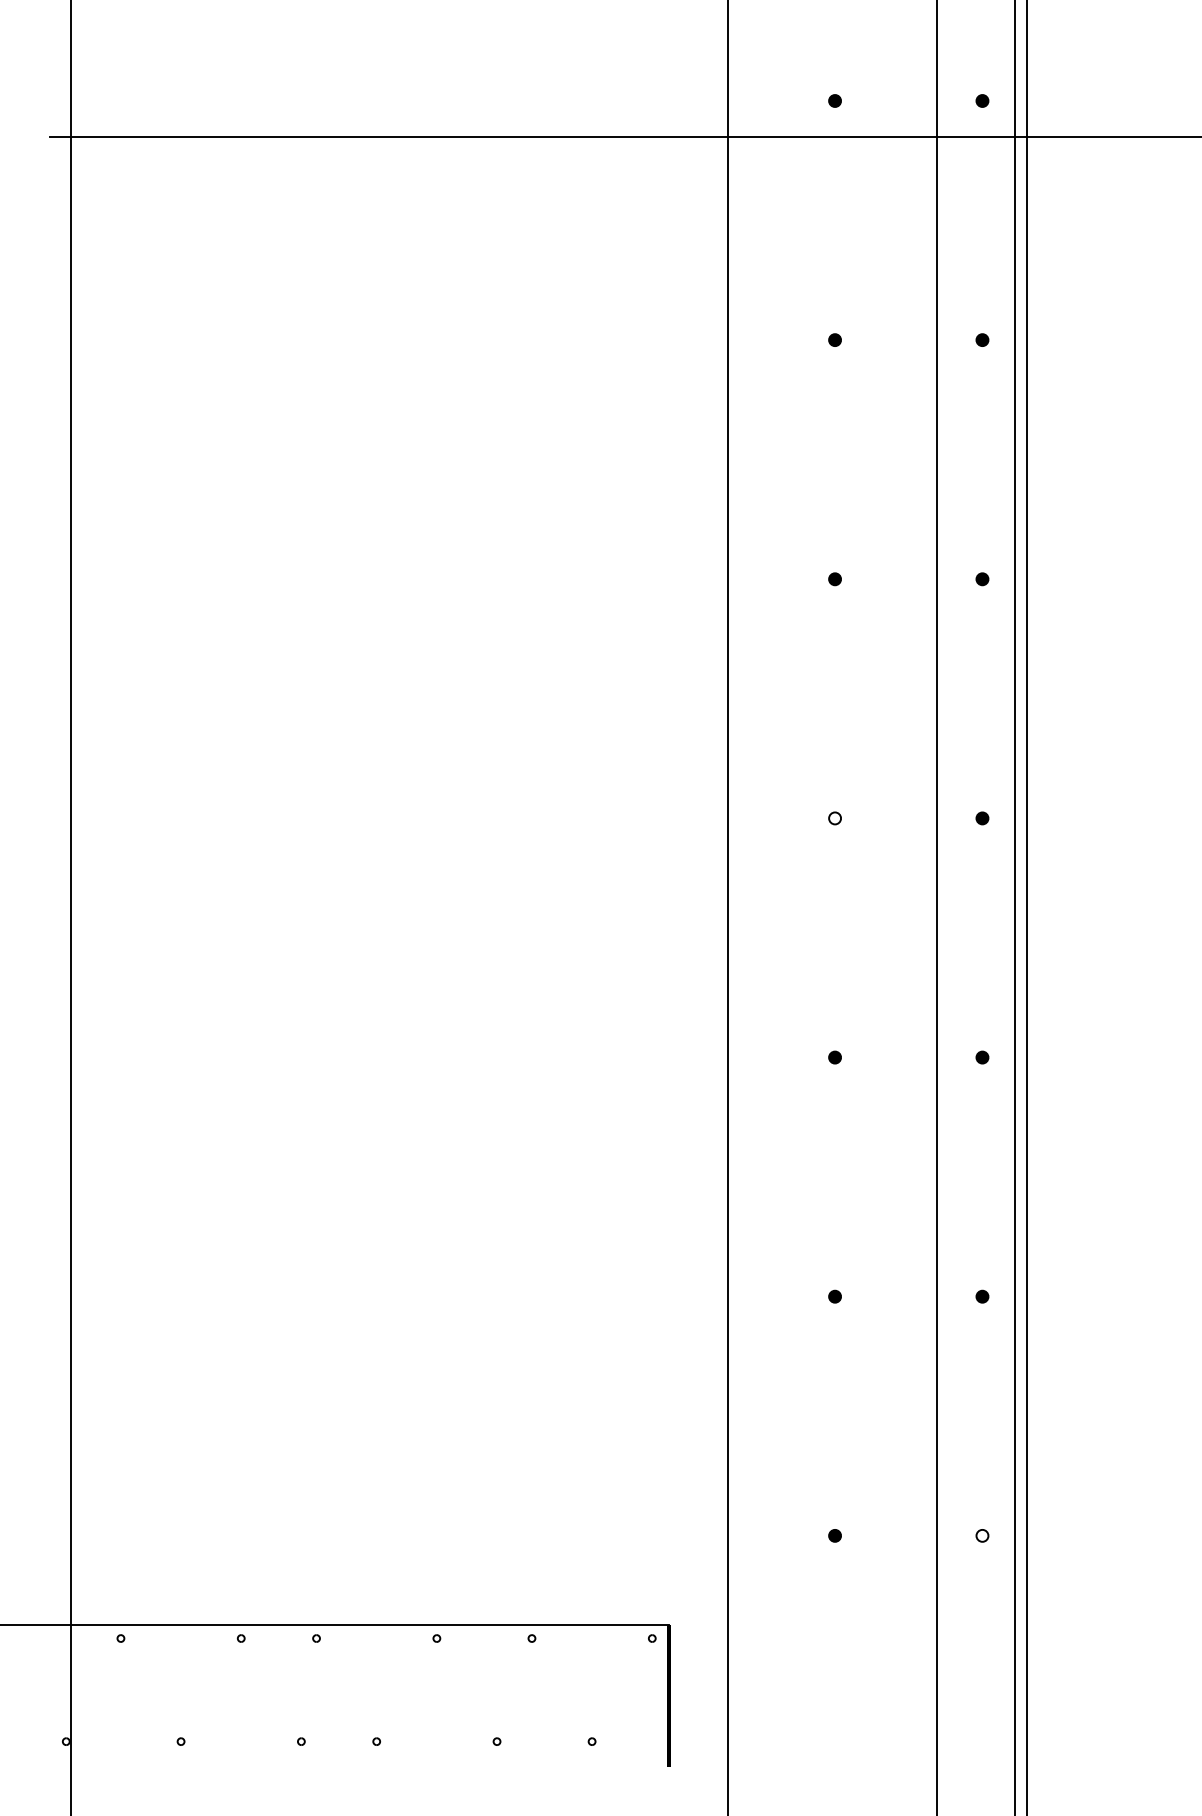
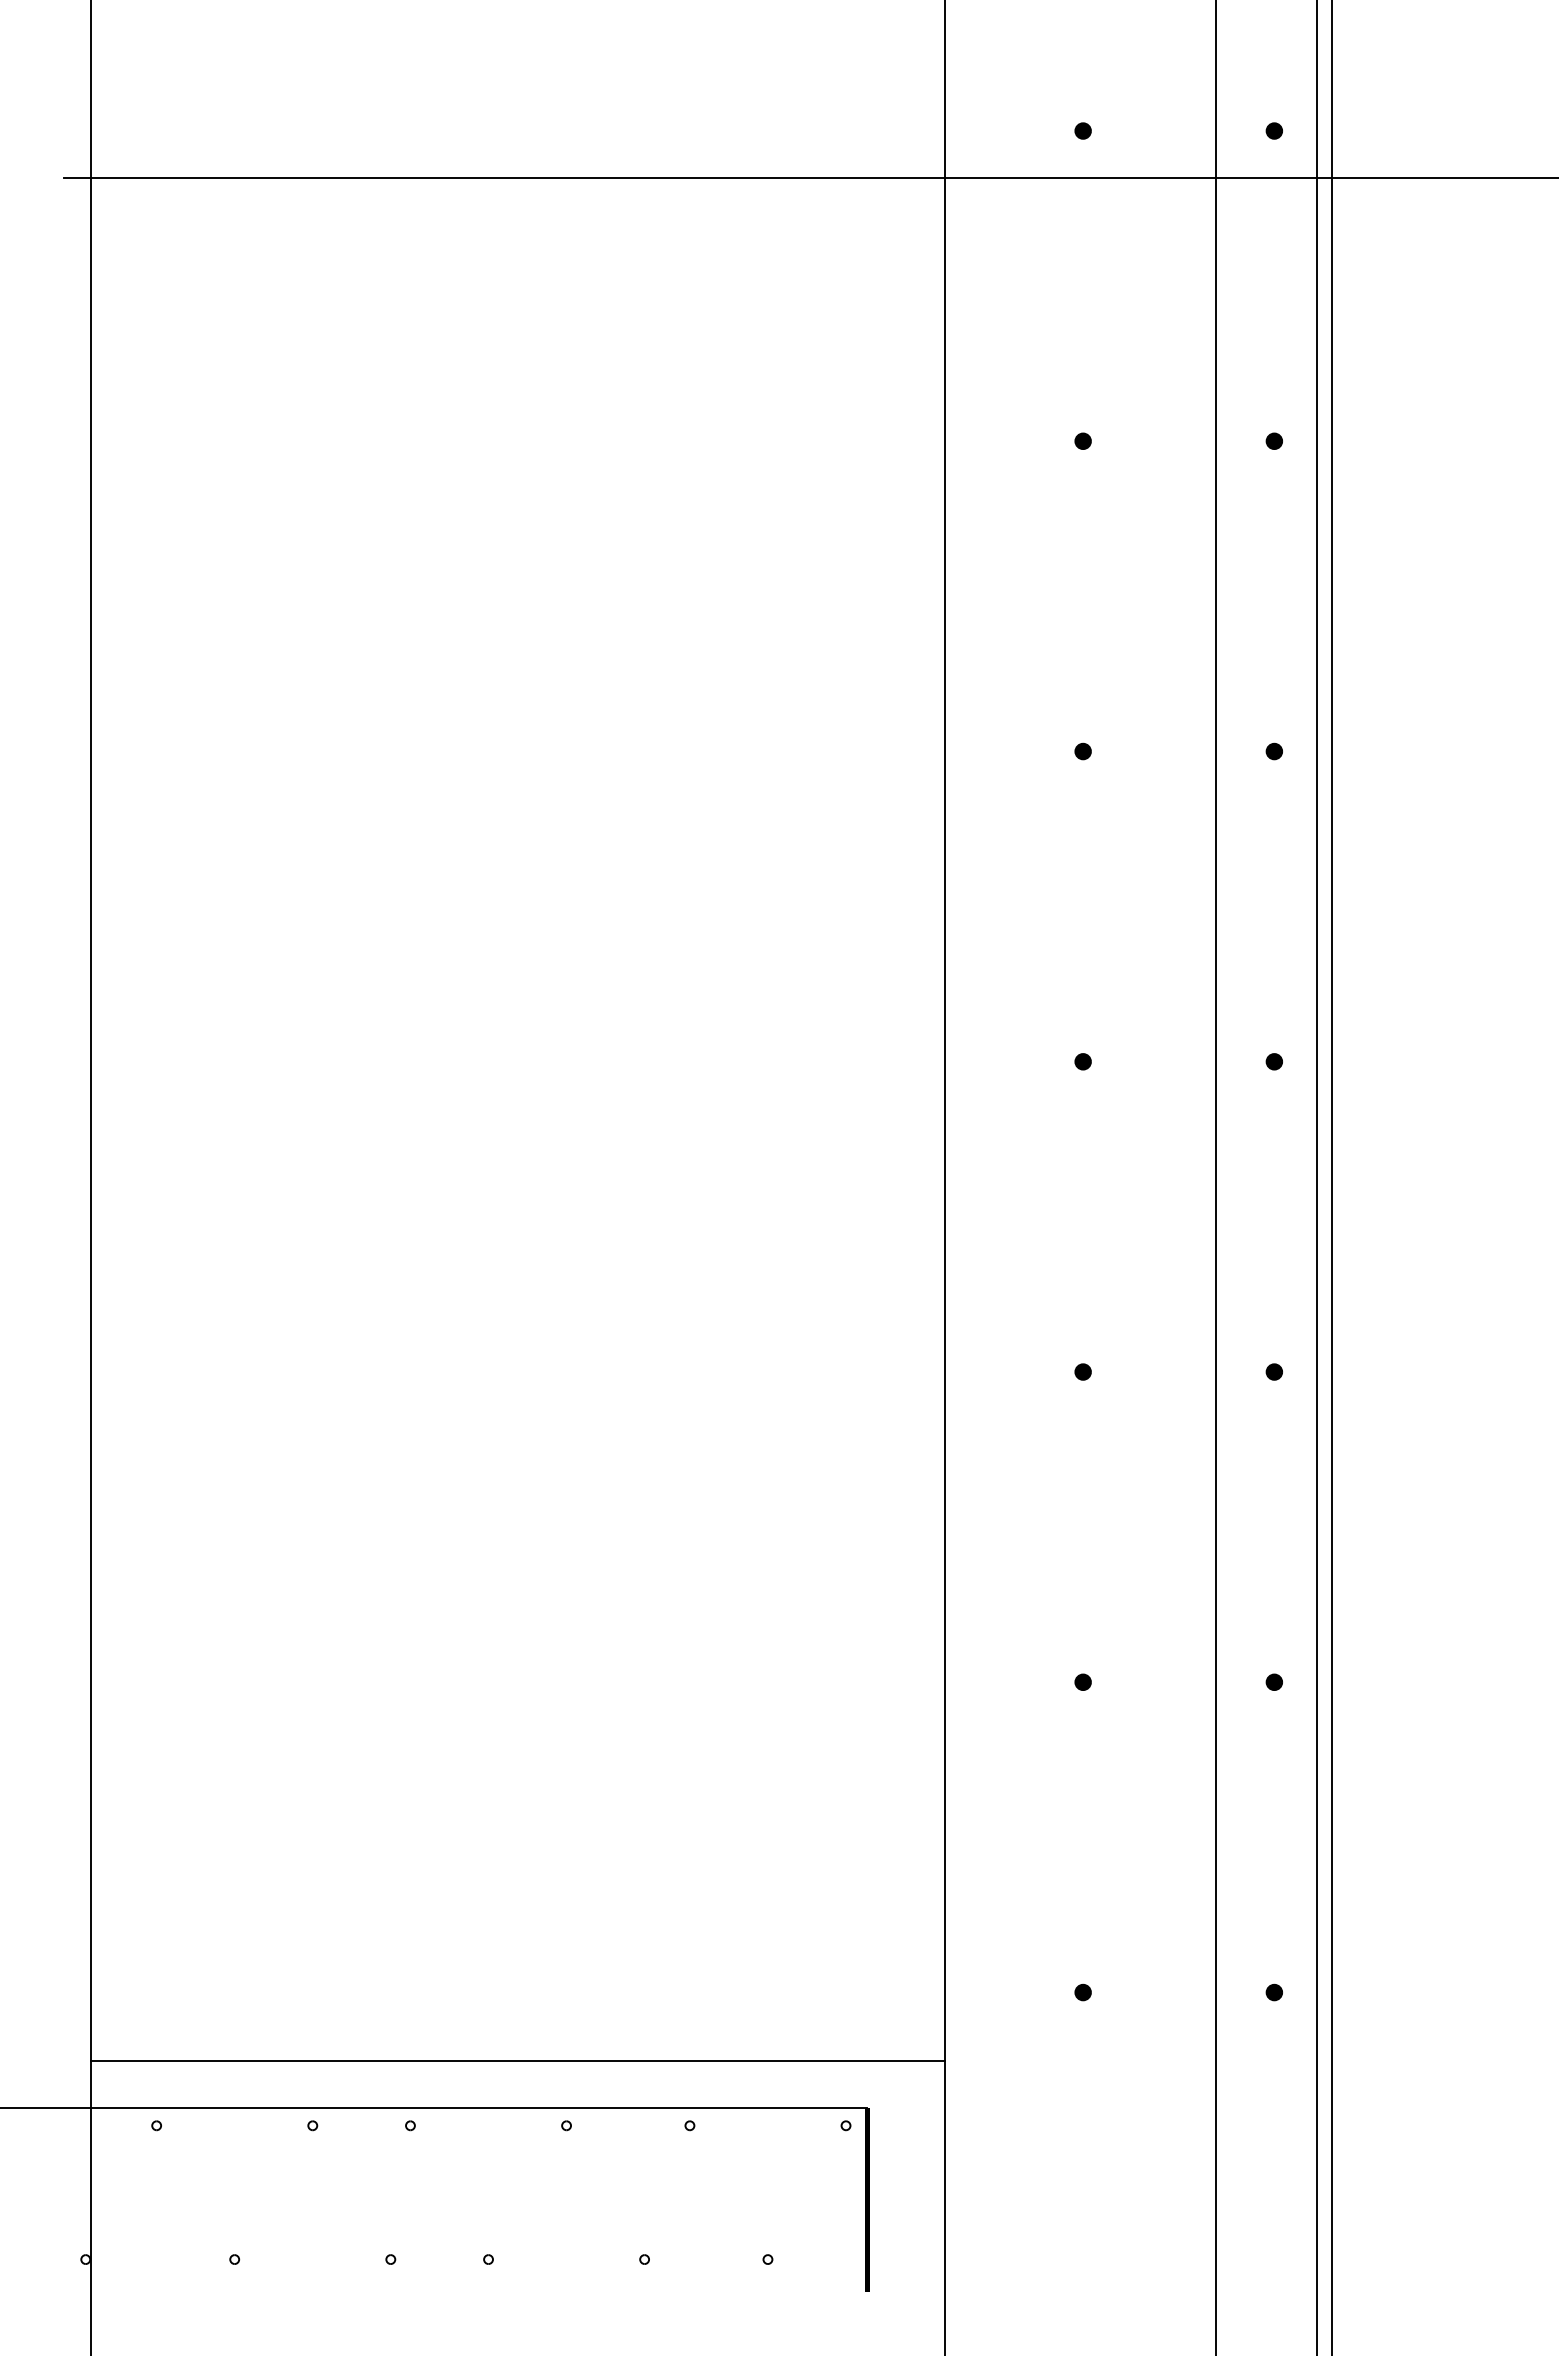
fill: (834, 818) -> (1082, 1061), added
fill: (982, 1535) -> (1274, 1992), added
line: (399, 1589) -> (517, 2061), added

